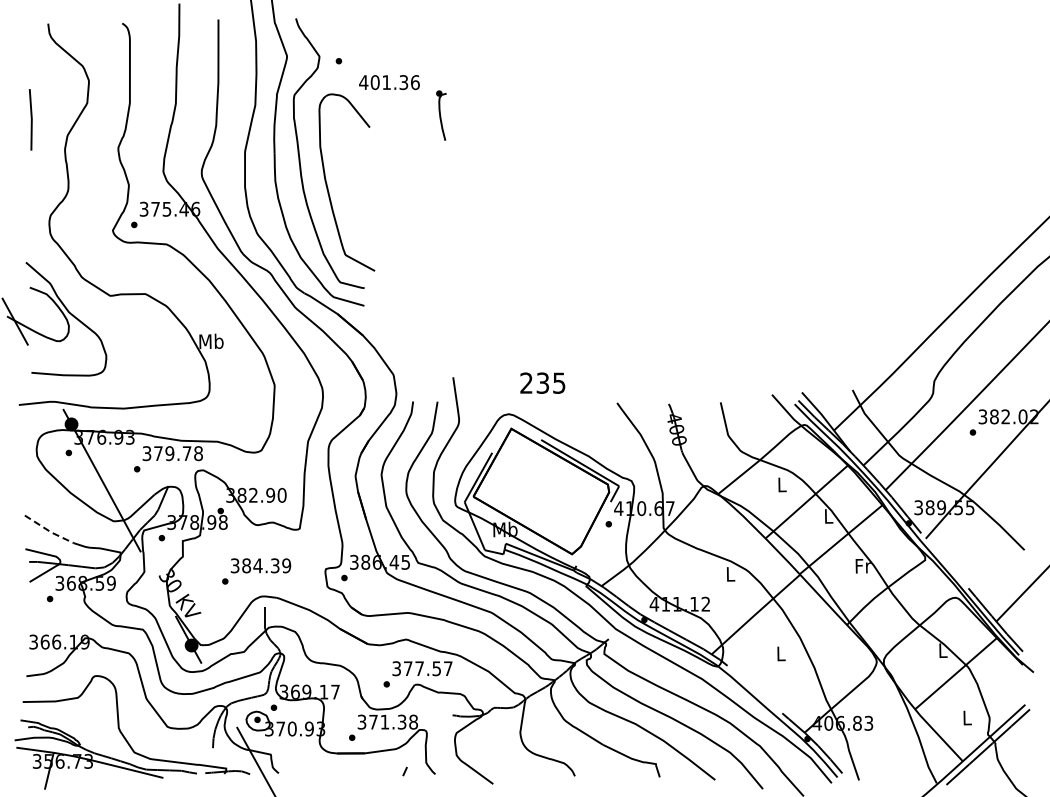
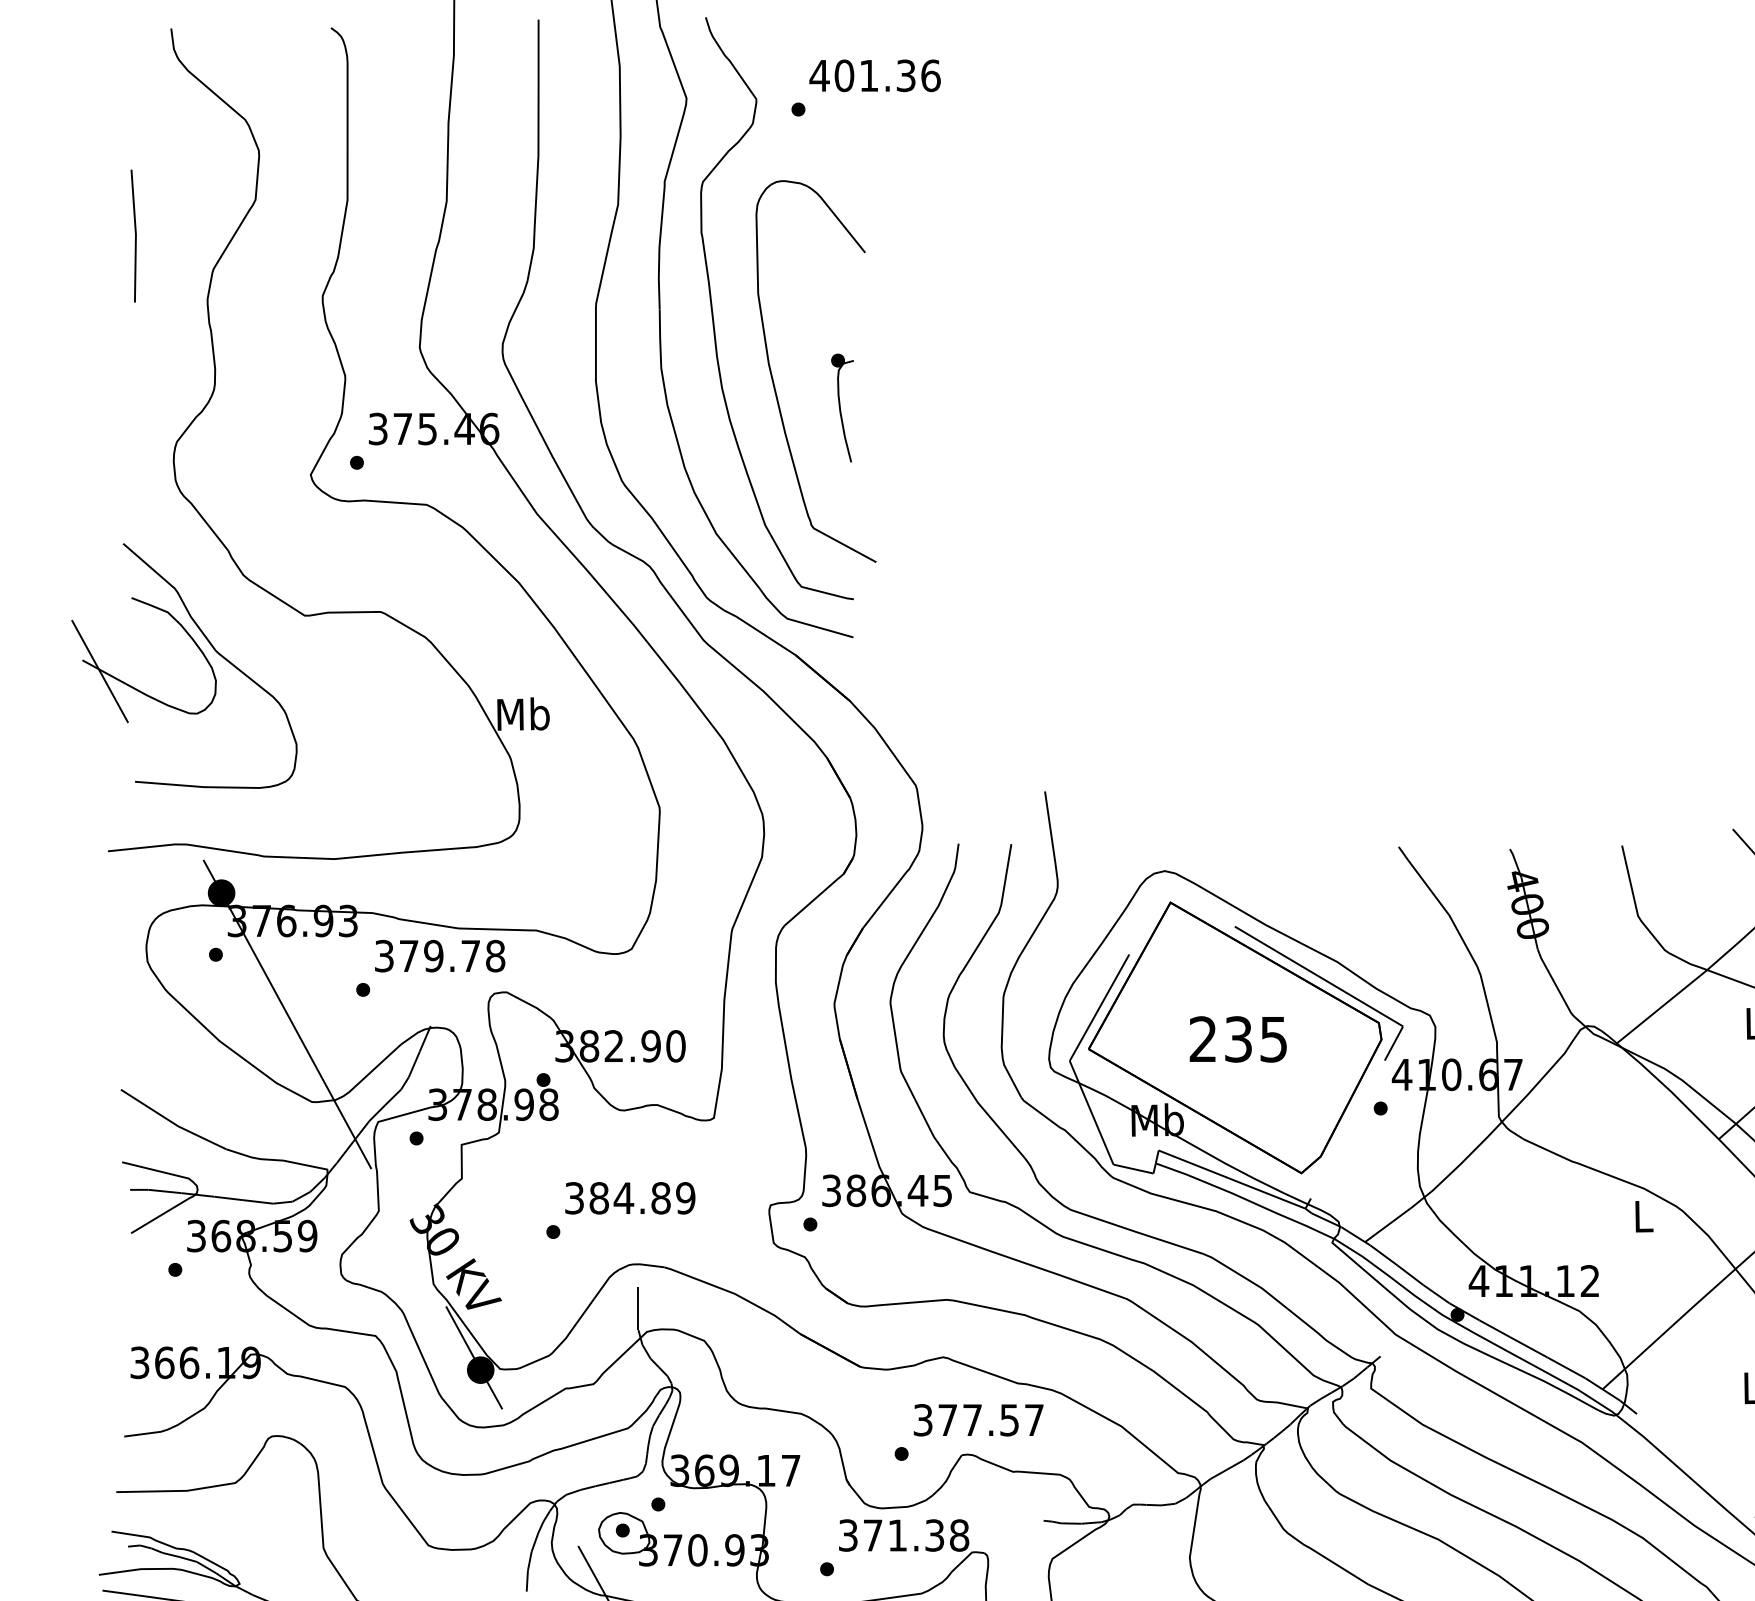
text: (389, 82) -> (875, 75), moved
part: (441, 115) -> (842, 407), moved
text: (542, 382) -> (1237, 1037), moved
line: (49, 530) -> (174, 1122), dashed -> solid
text: (274, 565) -> (659, 1197), 384.39 -> 384.89

